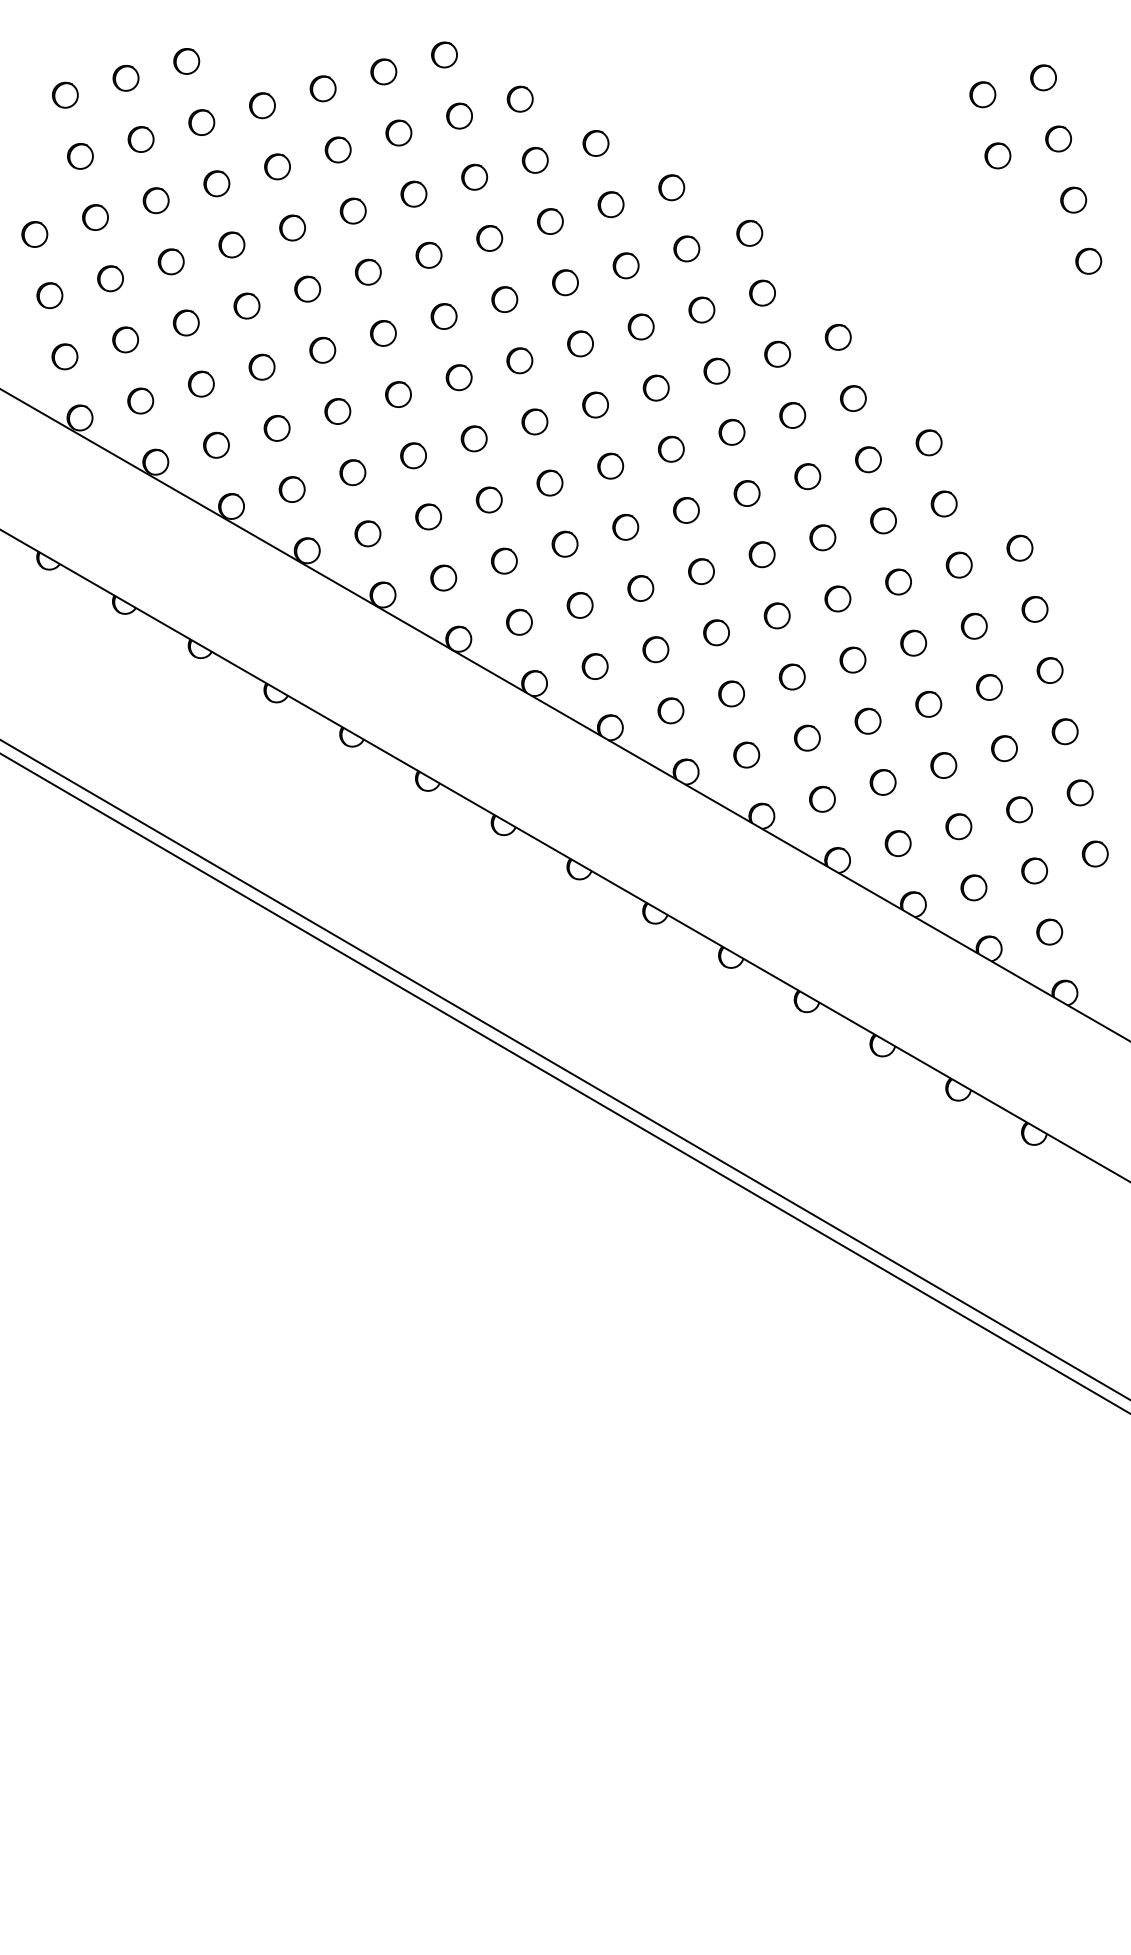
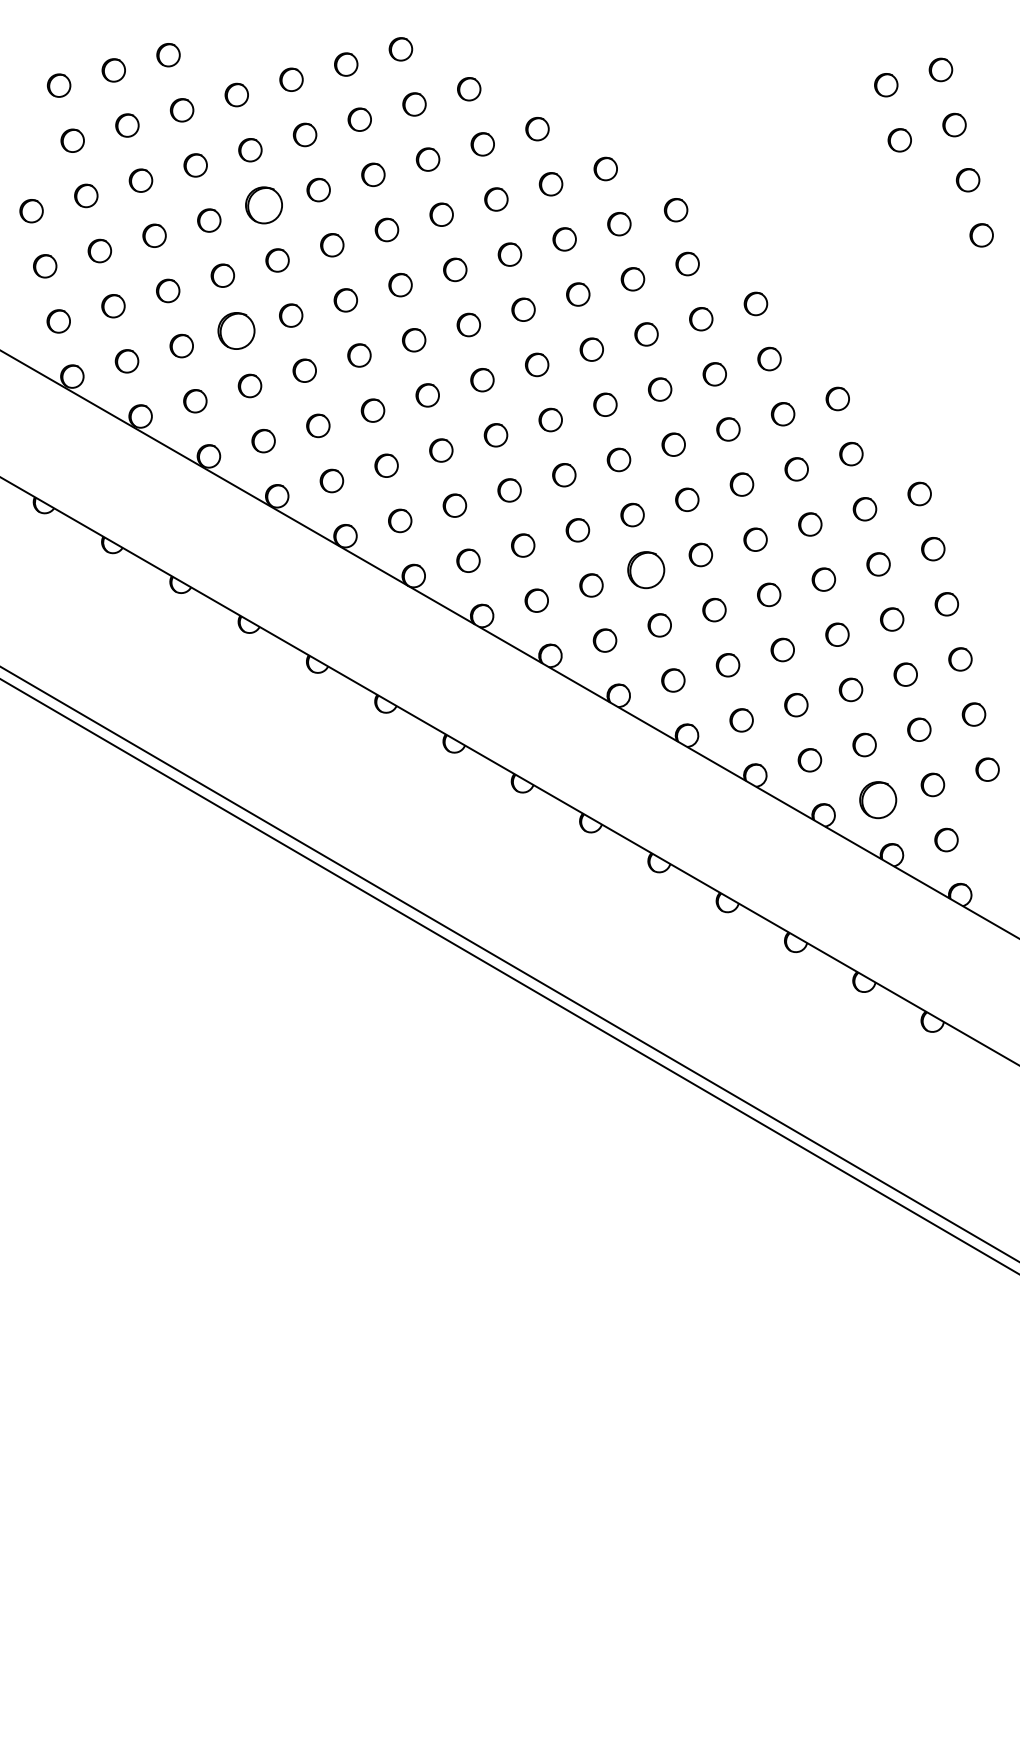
circle: (292, 227) -> (263, 204), size x1.6
part: (261, 366) -> (235, 330), size x1.6
part: (716, 632) -> (646, 569), size x1.6
circle: (973, 887) -> (877, 799), size x1.6

